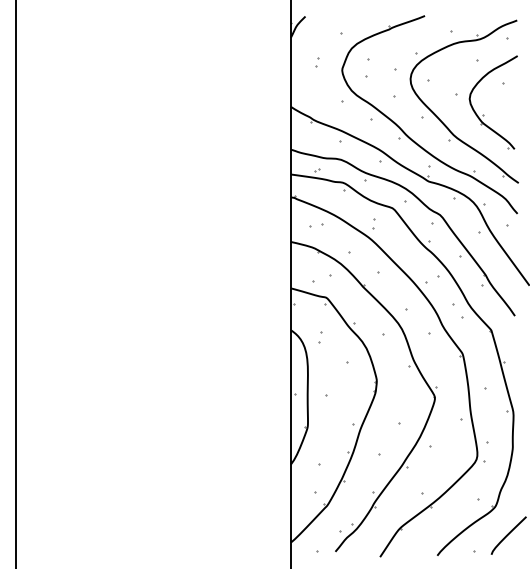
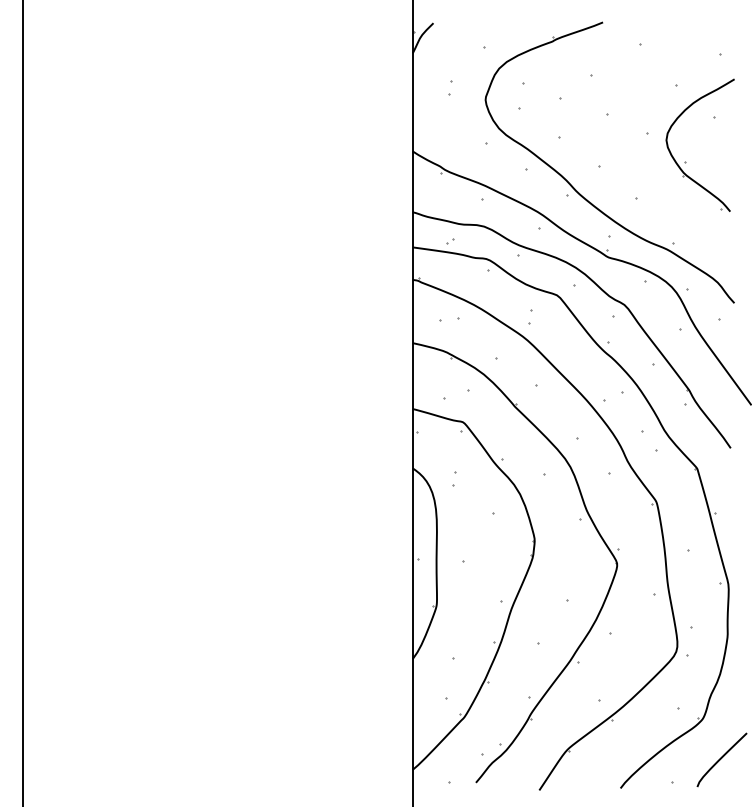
part: (441, 120) -> (626, 170), removed

